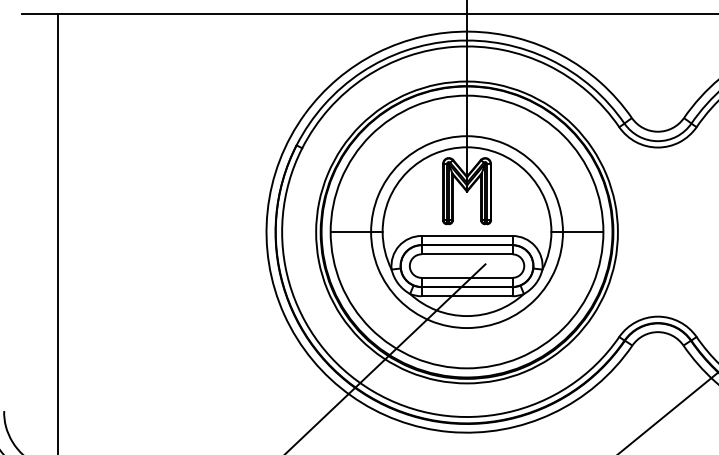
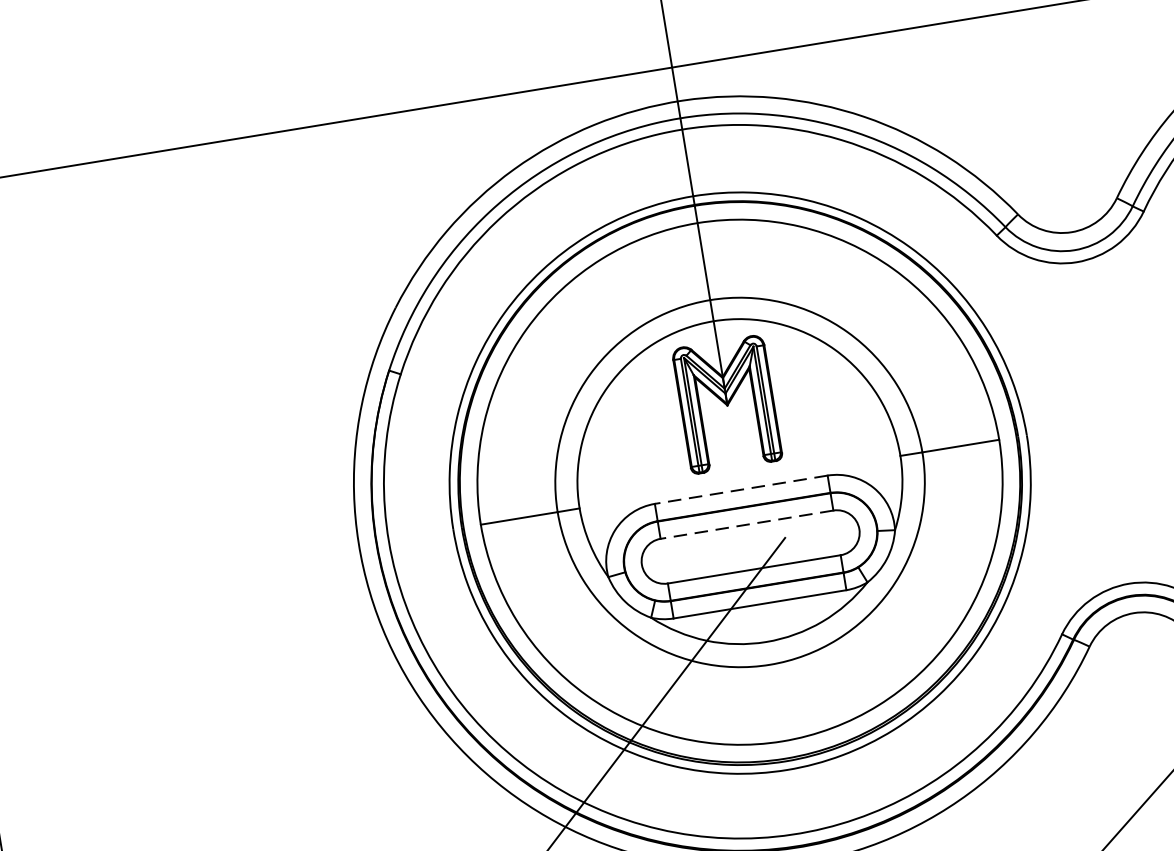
line: (466, 235) -> (740, 489), solid -> dashed
line: (466, 254) -> (746, 525), solid -> dashed

